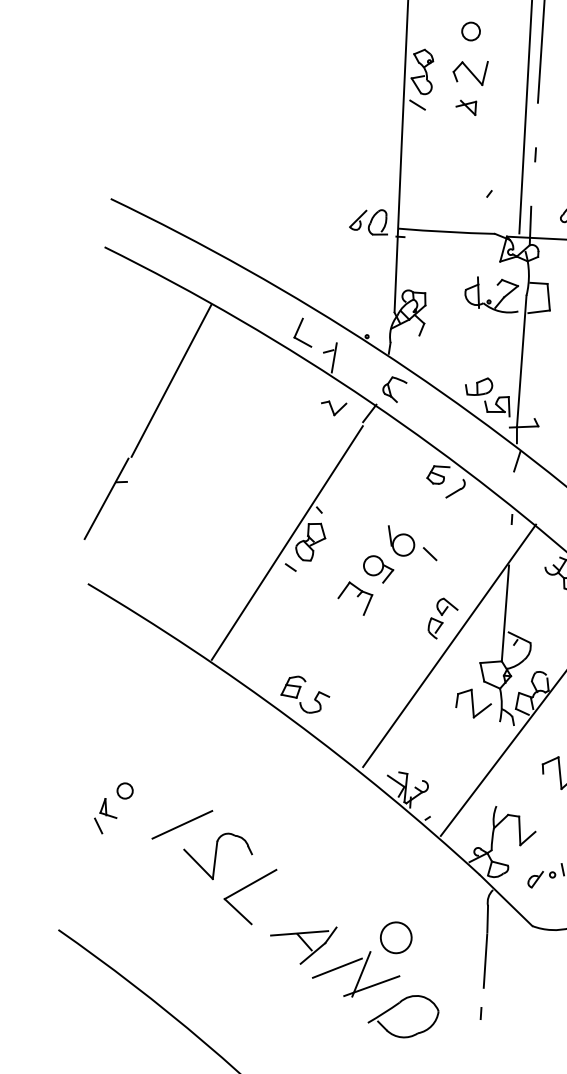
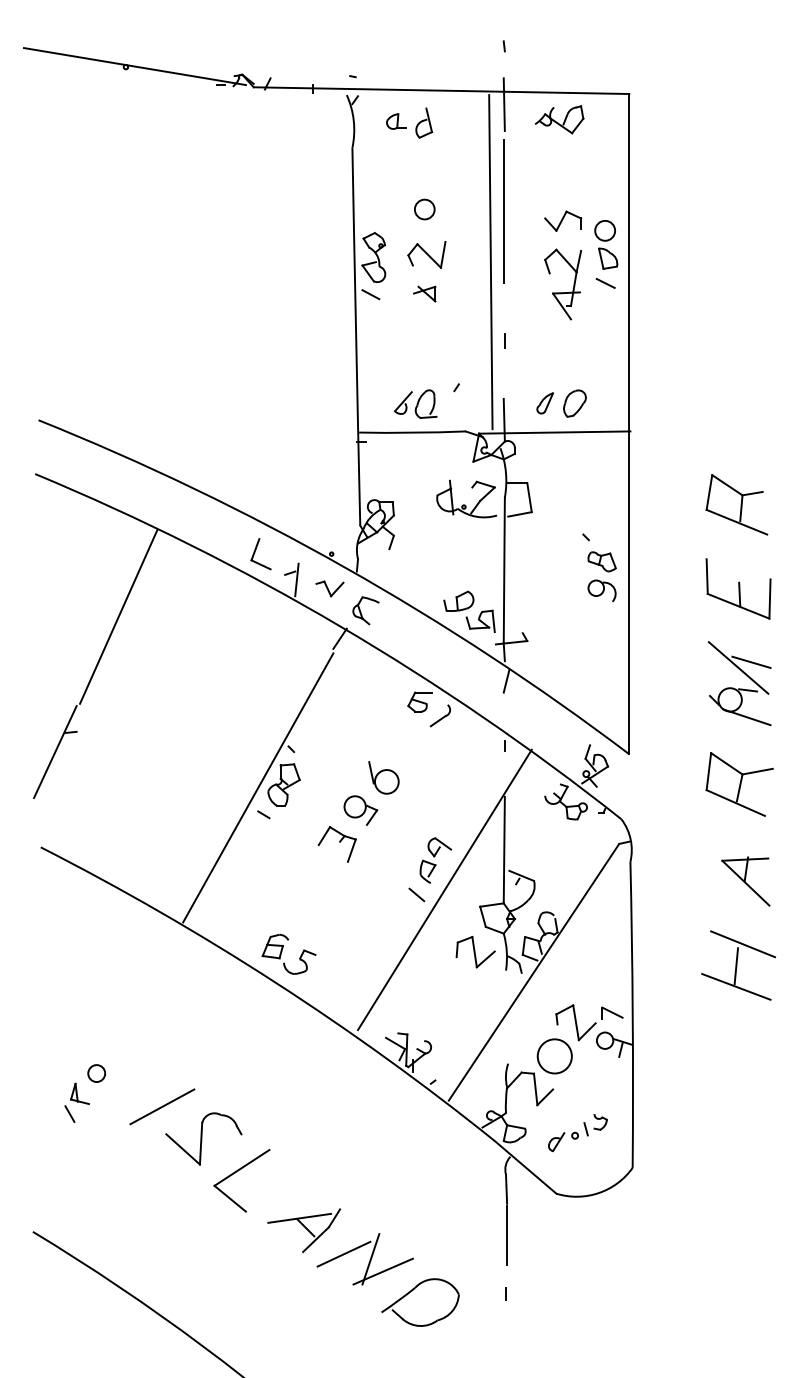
part: (368, 221) -> (415, 403), moved
part: (333, 408) -> (329, 588), moved
line: (429, 553) -> (416, 894), moved
circle: (395, 937) -> (554, 1056), moved

